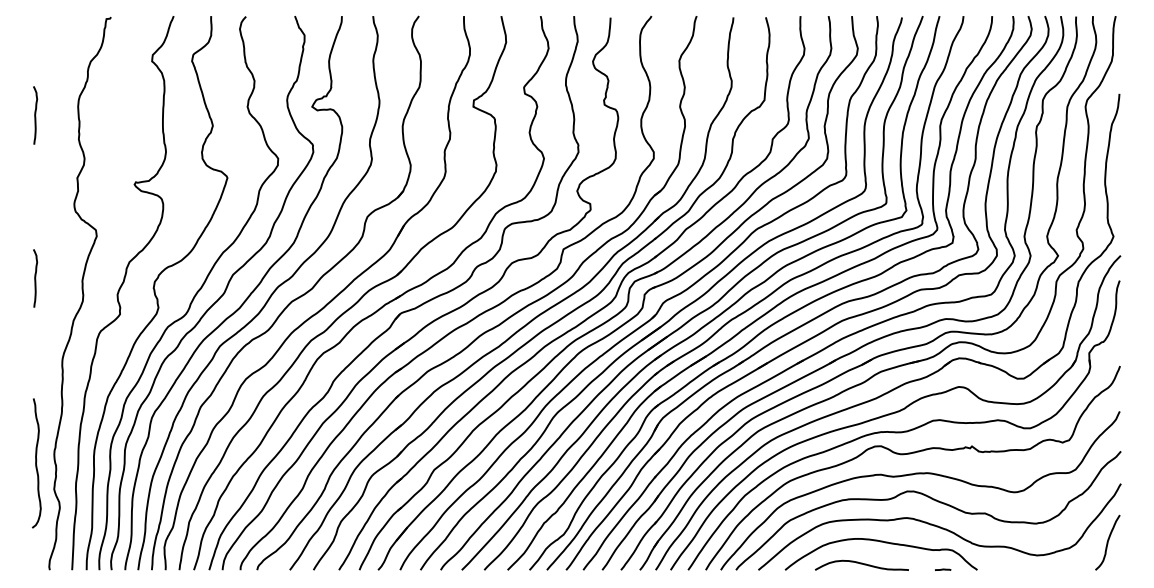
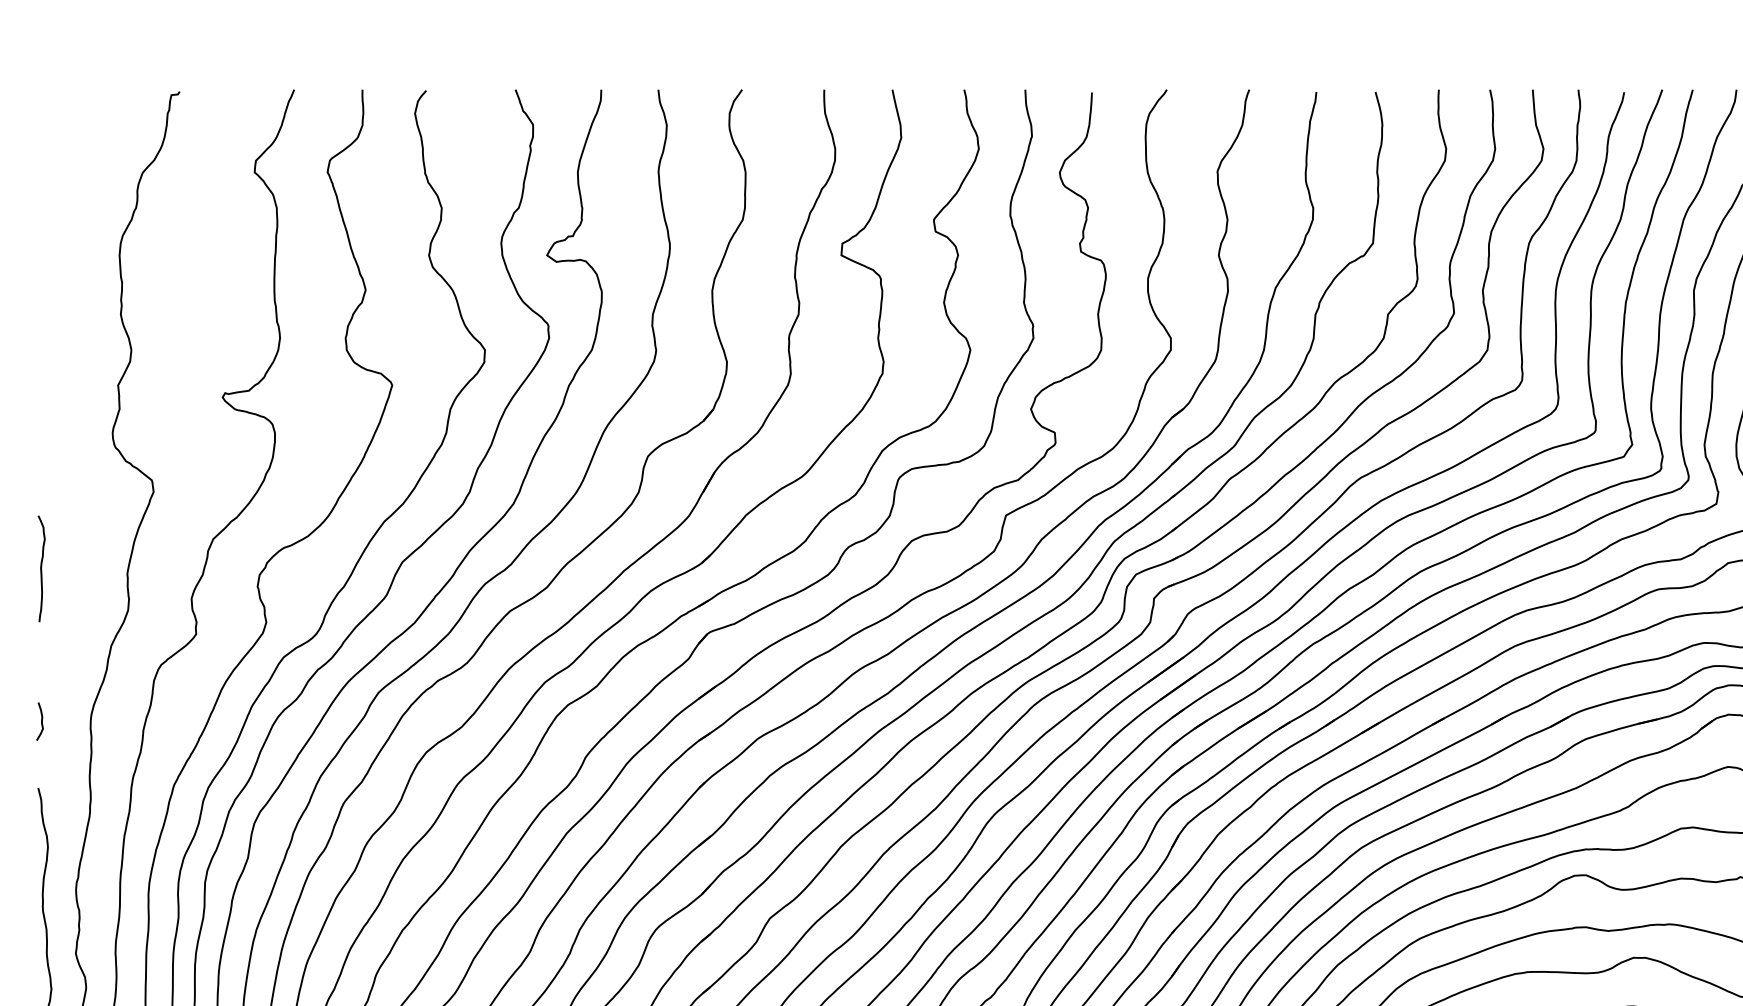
curve: (35, 115) -> (41, 271), removed
curve: (34, 361) -> (39, 720), added

